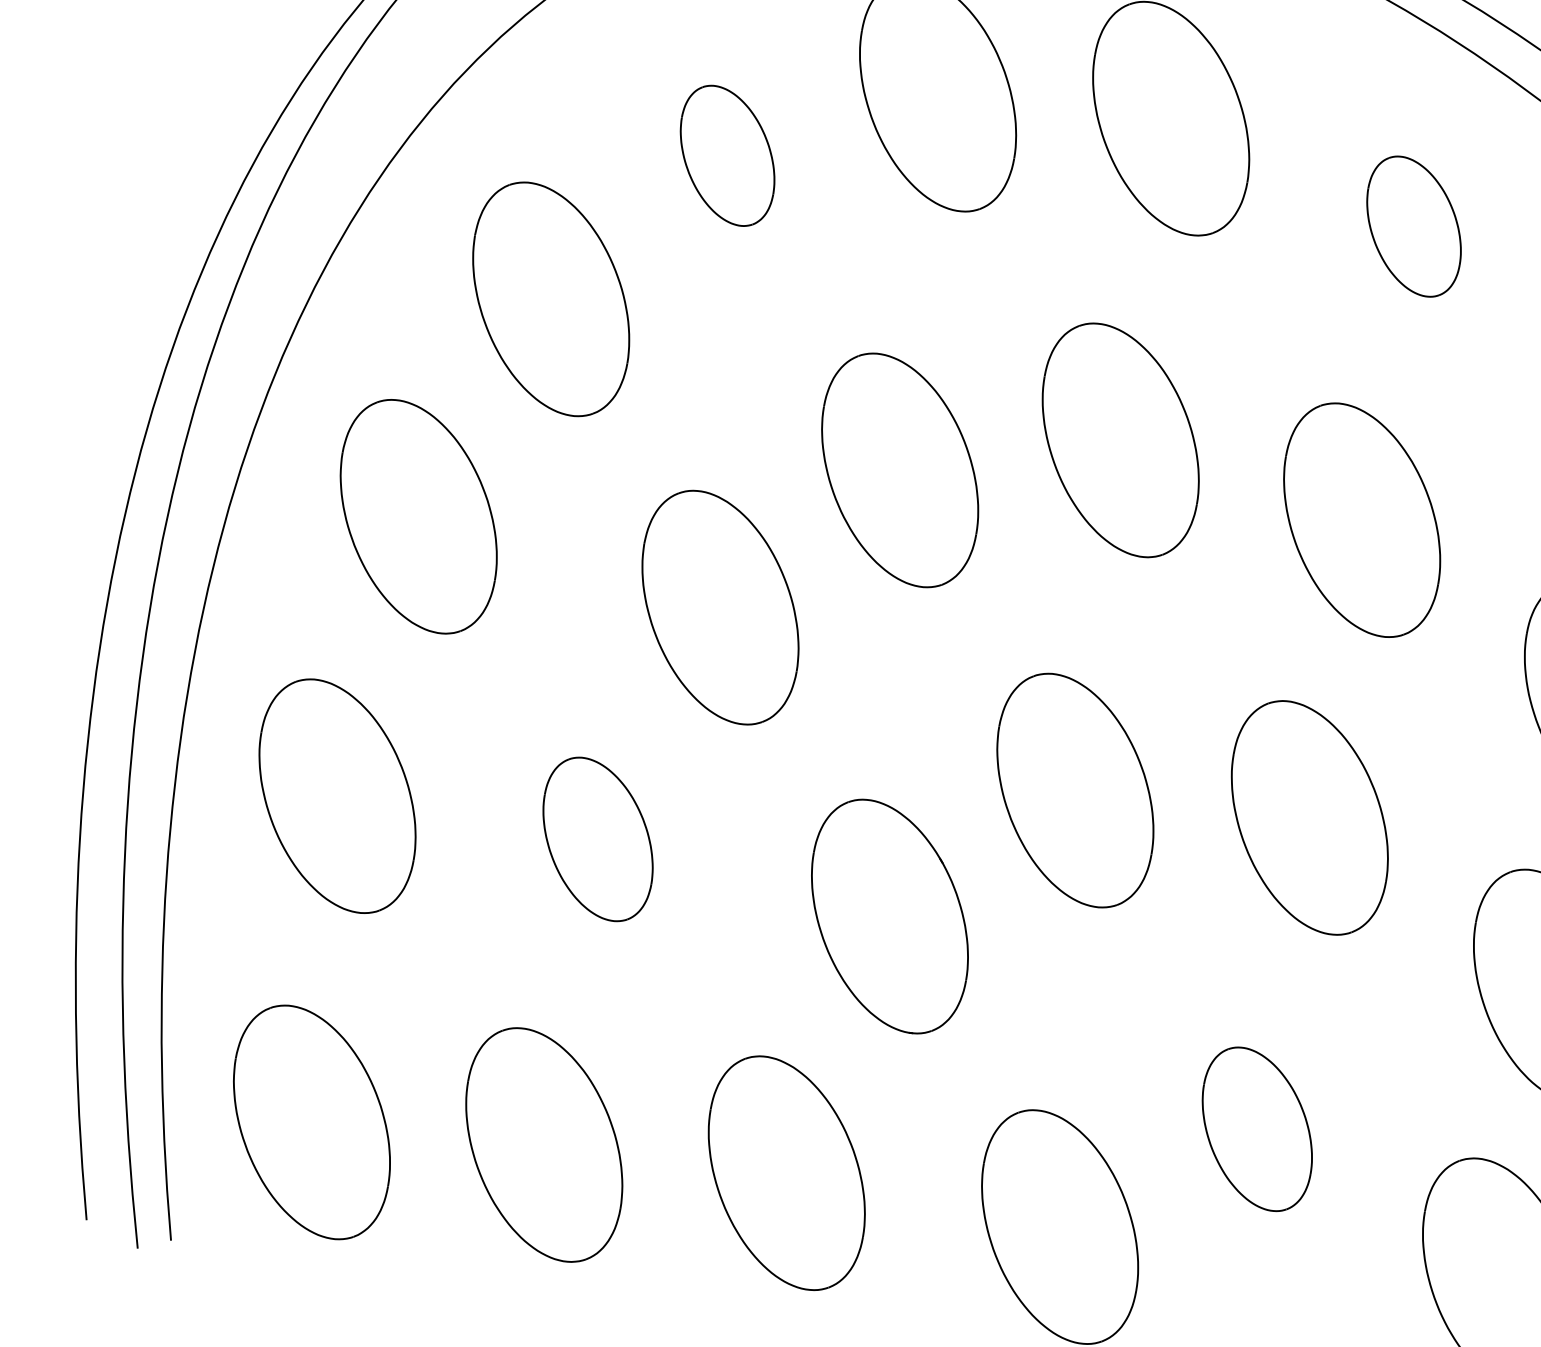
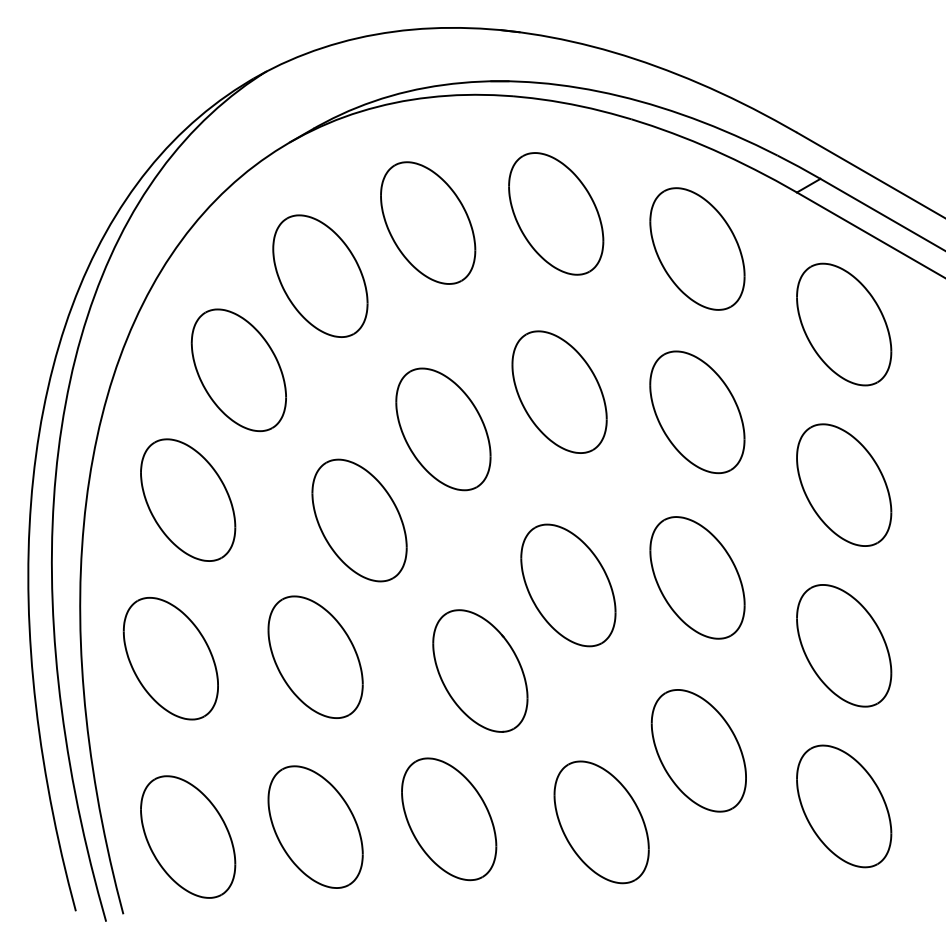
part: (727, 154) -> (320, 275), size x1.67
part: (1414, 225) -> (697, 248), size x1.67
part: (598, 838) -> (315, 656), size x1.43
part: (1256, 1128) -> (698, 750), size x1.43

